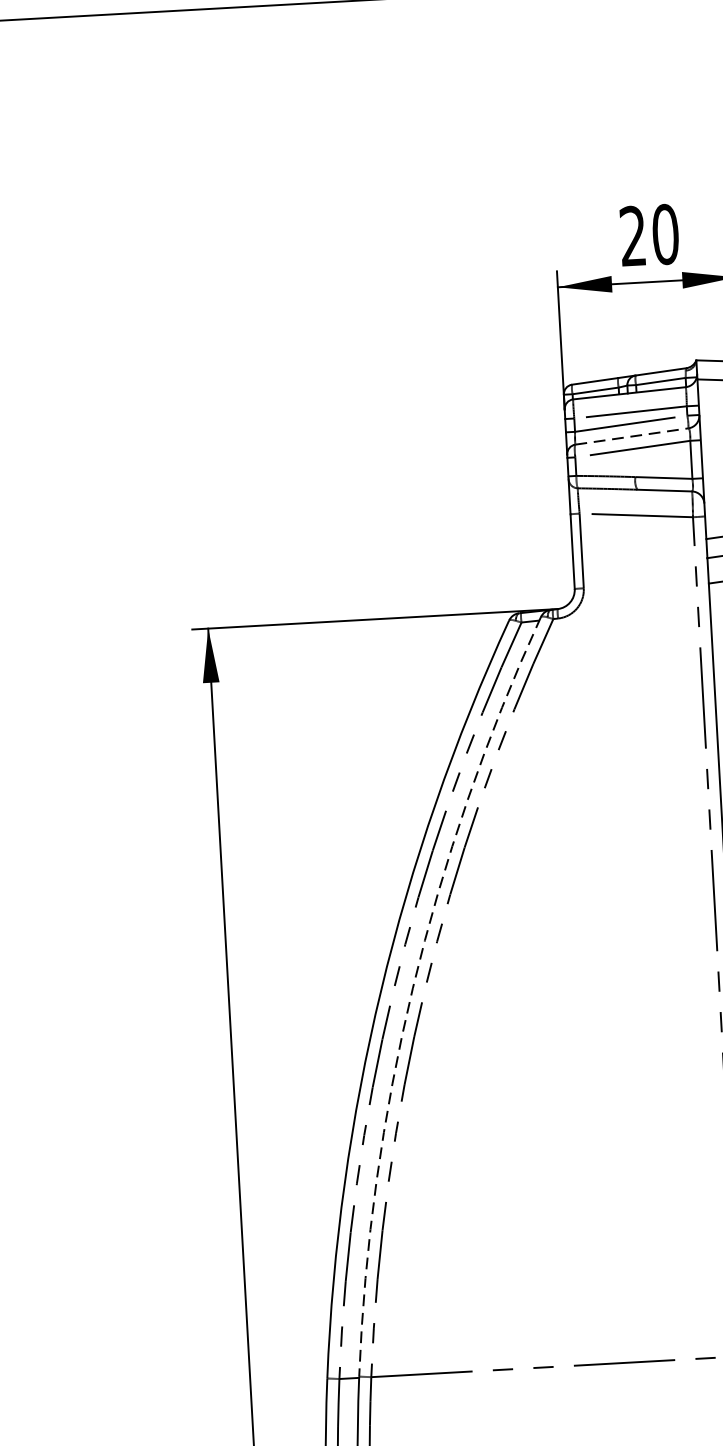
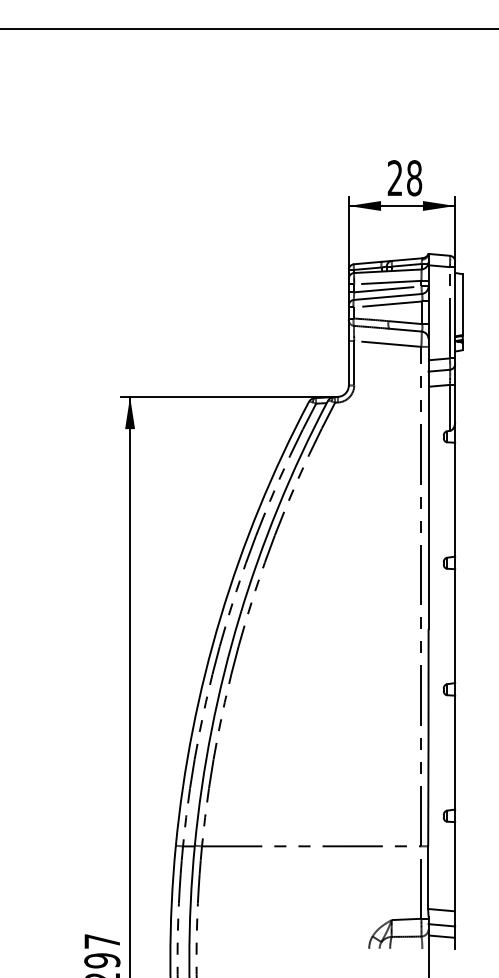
text: (665, 234) -> (414, 178), 20 -> 28
line: (631, 435) -> (387, 296), dashed -> solid
arc: (412, 987) -> (239, 616), dashed -> solid

